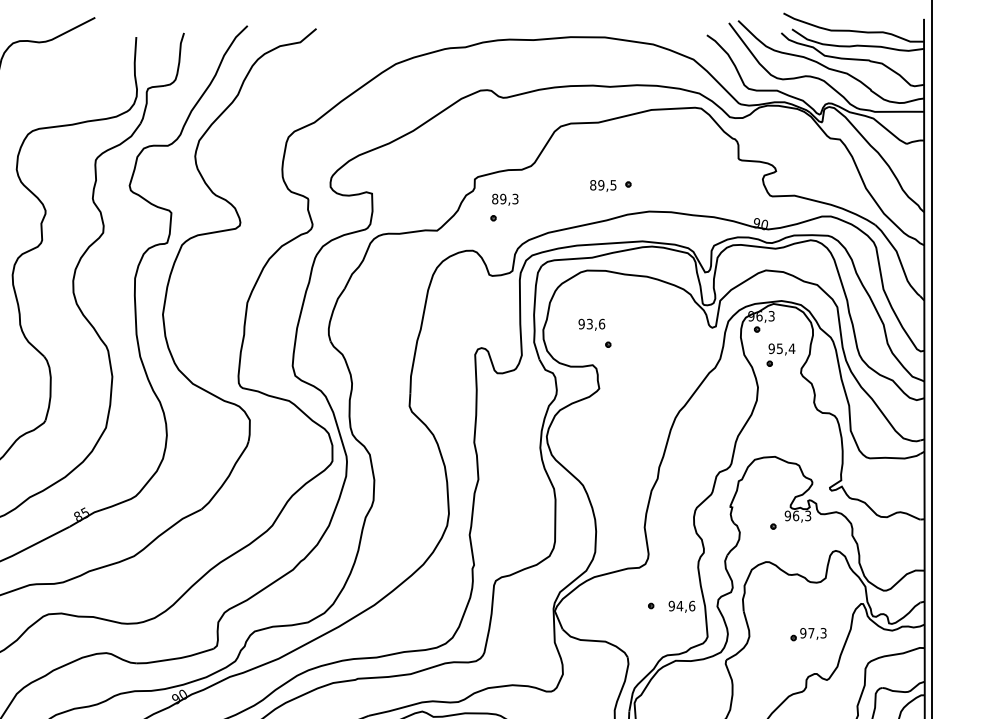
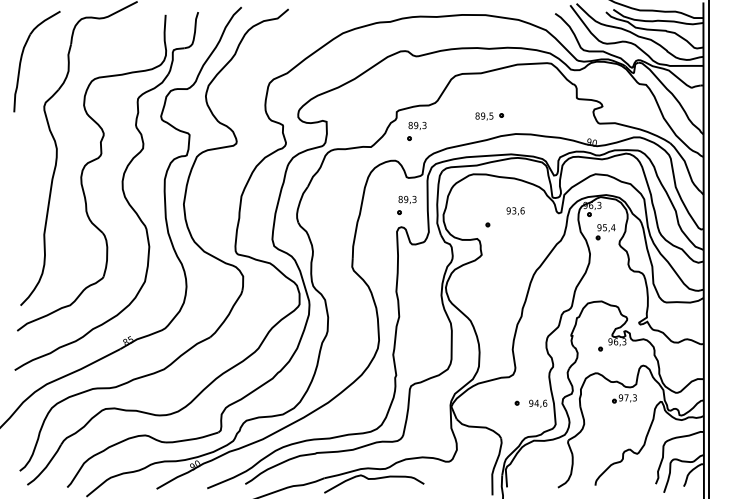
part: (489, 316) -> (406, 205), added
text: (591, 325) -> (515, 211), moved
part: (808, 634) -> (624, 398), moved

